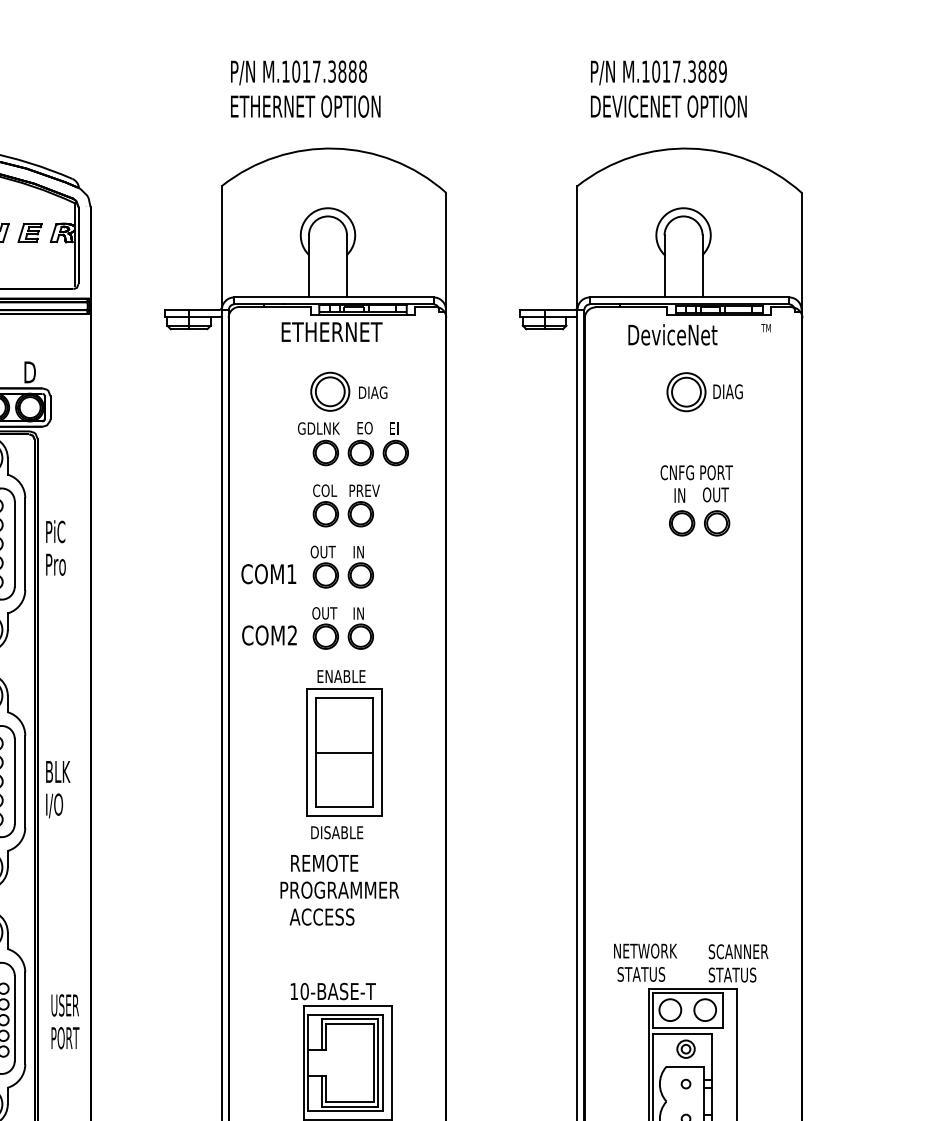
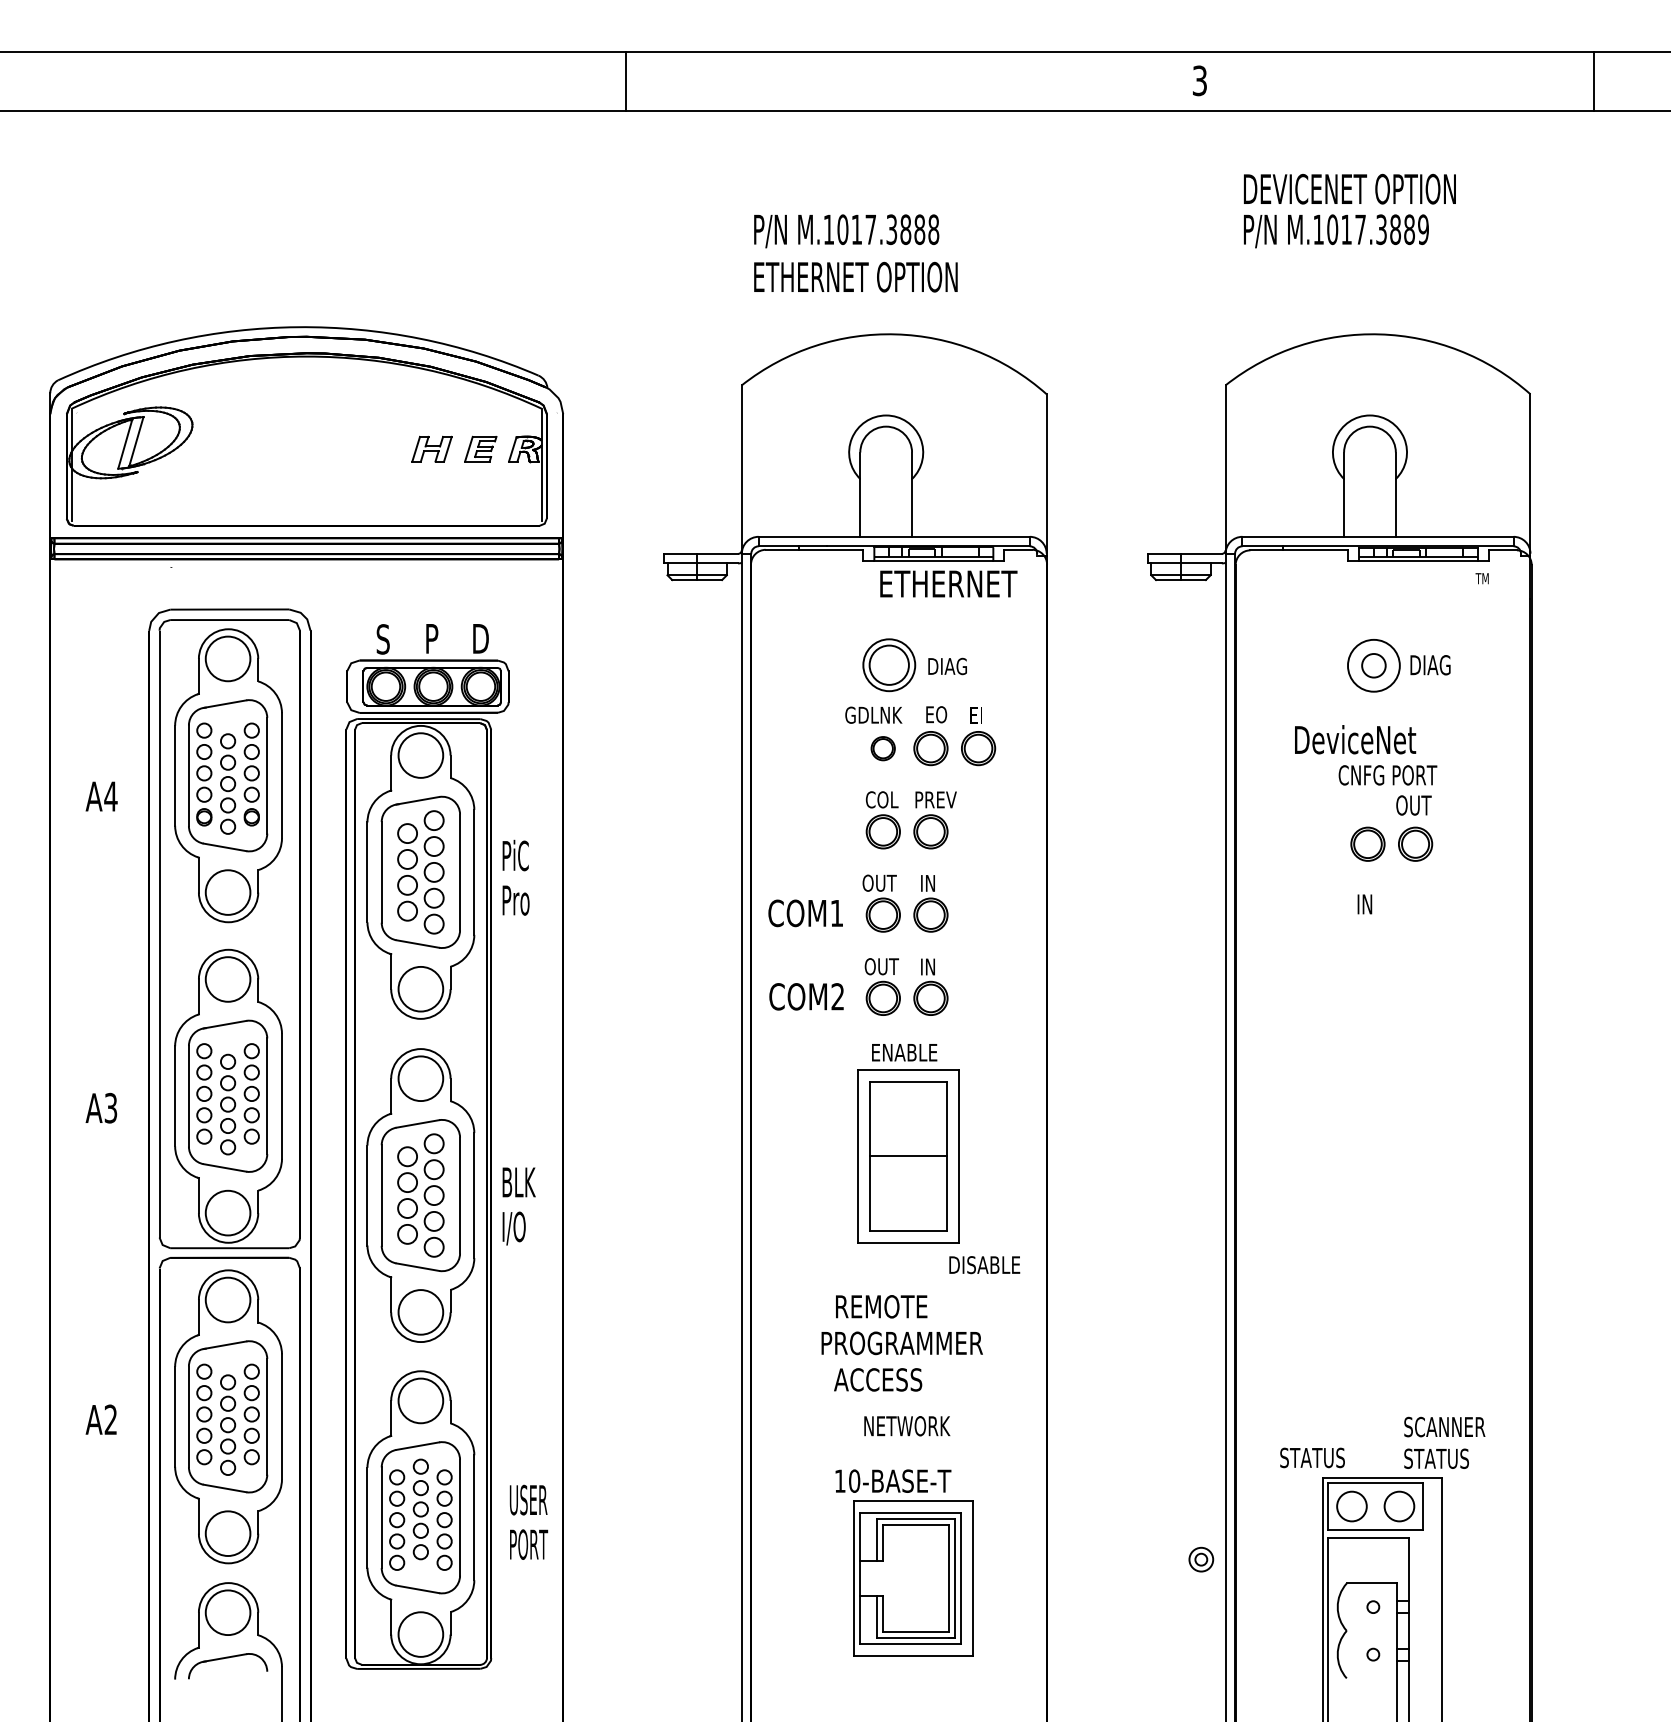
text: (668, 106) -> (1349, 188), moved
text: (331, 331) -> (948, 583), moved
text: (672, 334) -> (1355, 739), moved
circle: (686, 391) -> (1373, 665), size x0.6
part: (325, 452) -> (882, 748), size x0.7
text: (679, 495) -> (1364, 904), moved
text: (337, 832) -> (984, 1265), moved
text: (645, 951) -> (907, 1426), moved
part: (686, 1049) -> (1201, 1559), moved

